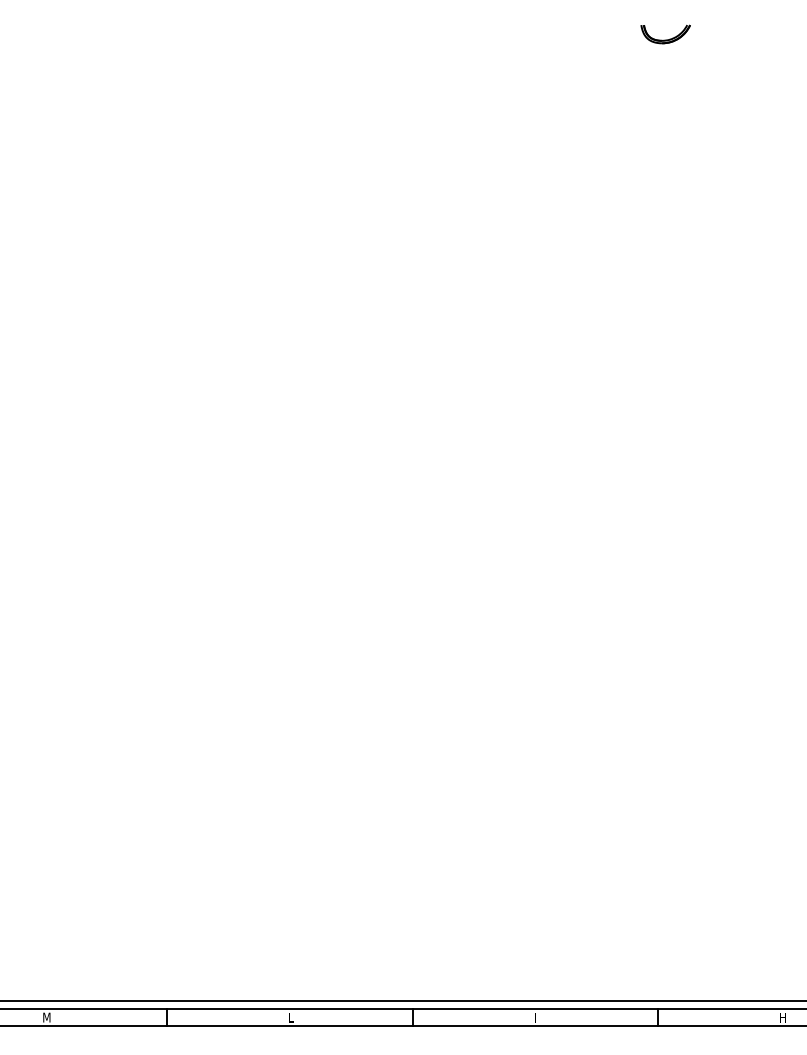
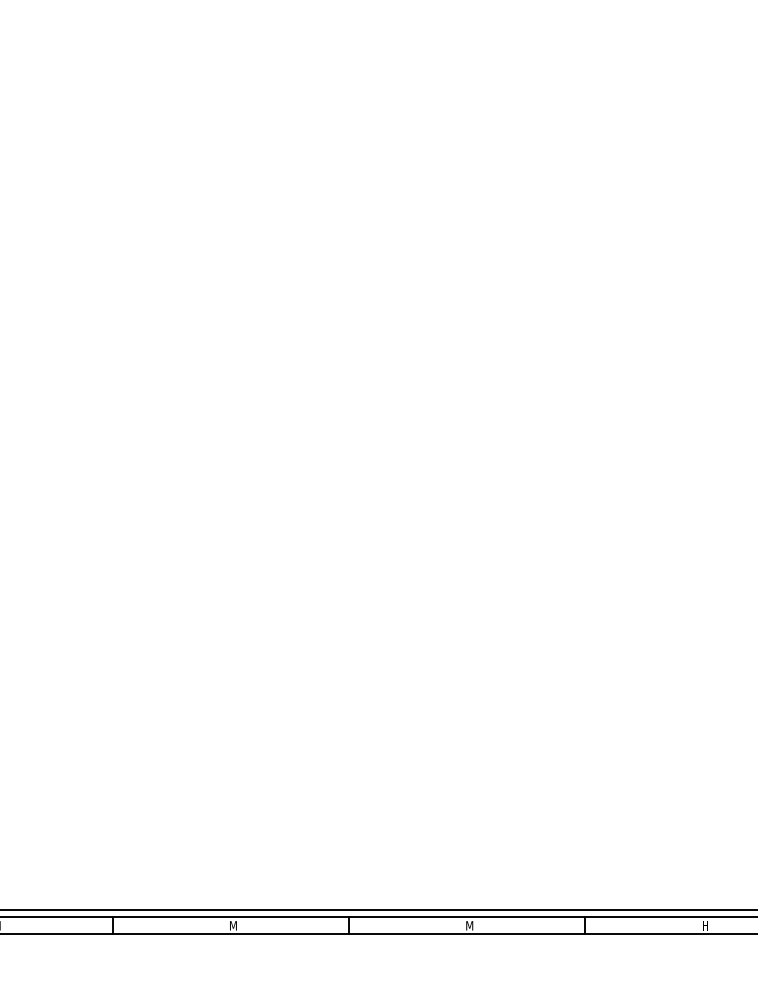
text: (292, 1017) -> (233, 925), L -> M
text: (537, 1017) -> (469, 925), I -> M

